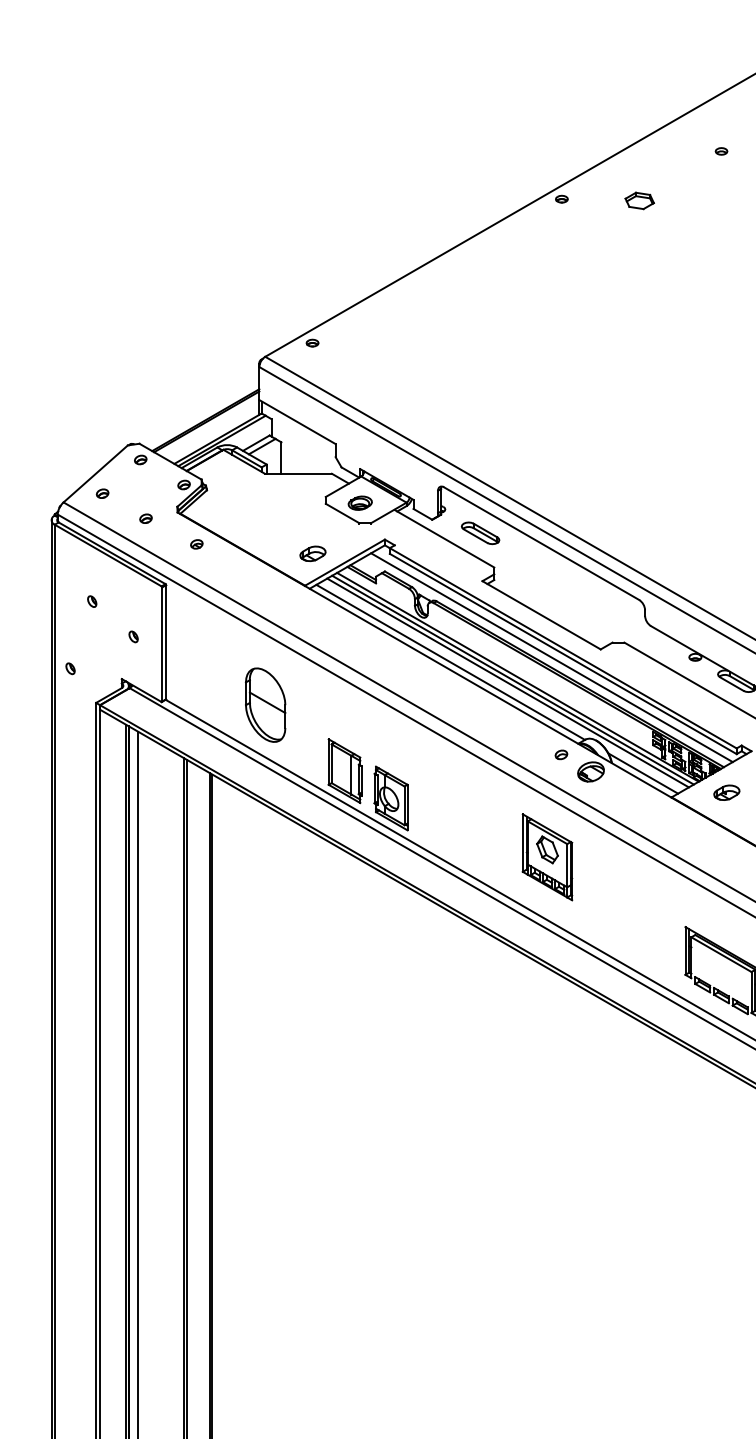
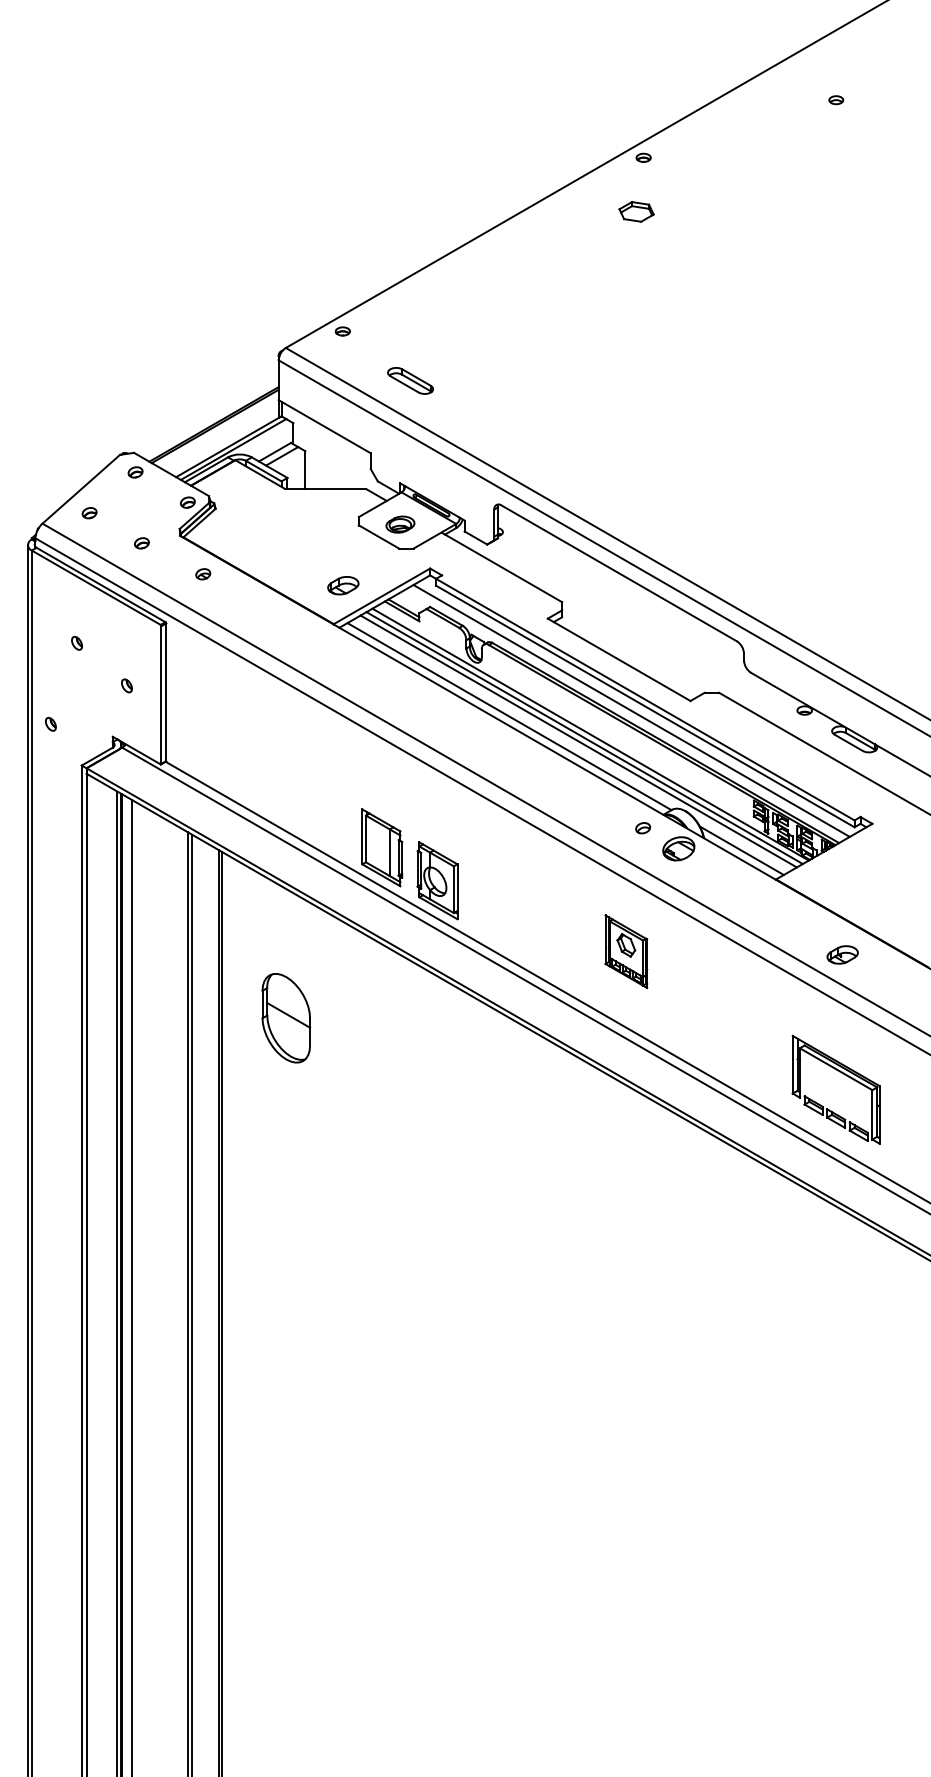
part: (639, 200) -> (636, 211), moved
part: (480, 532) -> (410, 380), moved
part: (265, 705) -> (286, 1018), moved
part: (726, 792) -> (842, 954), moved
part: (547, 857) -> (626, 951), size x0.7

